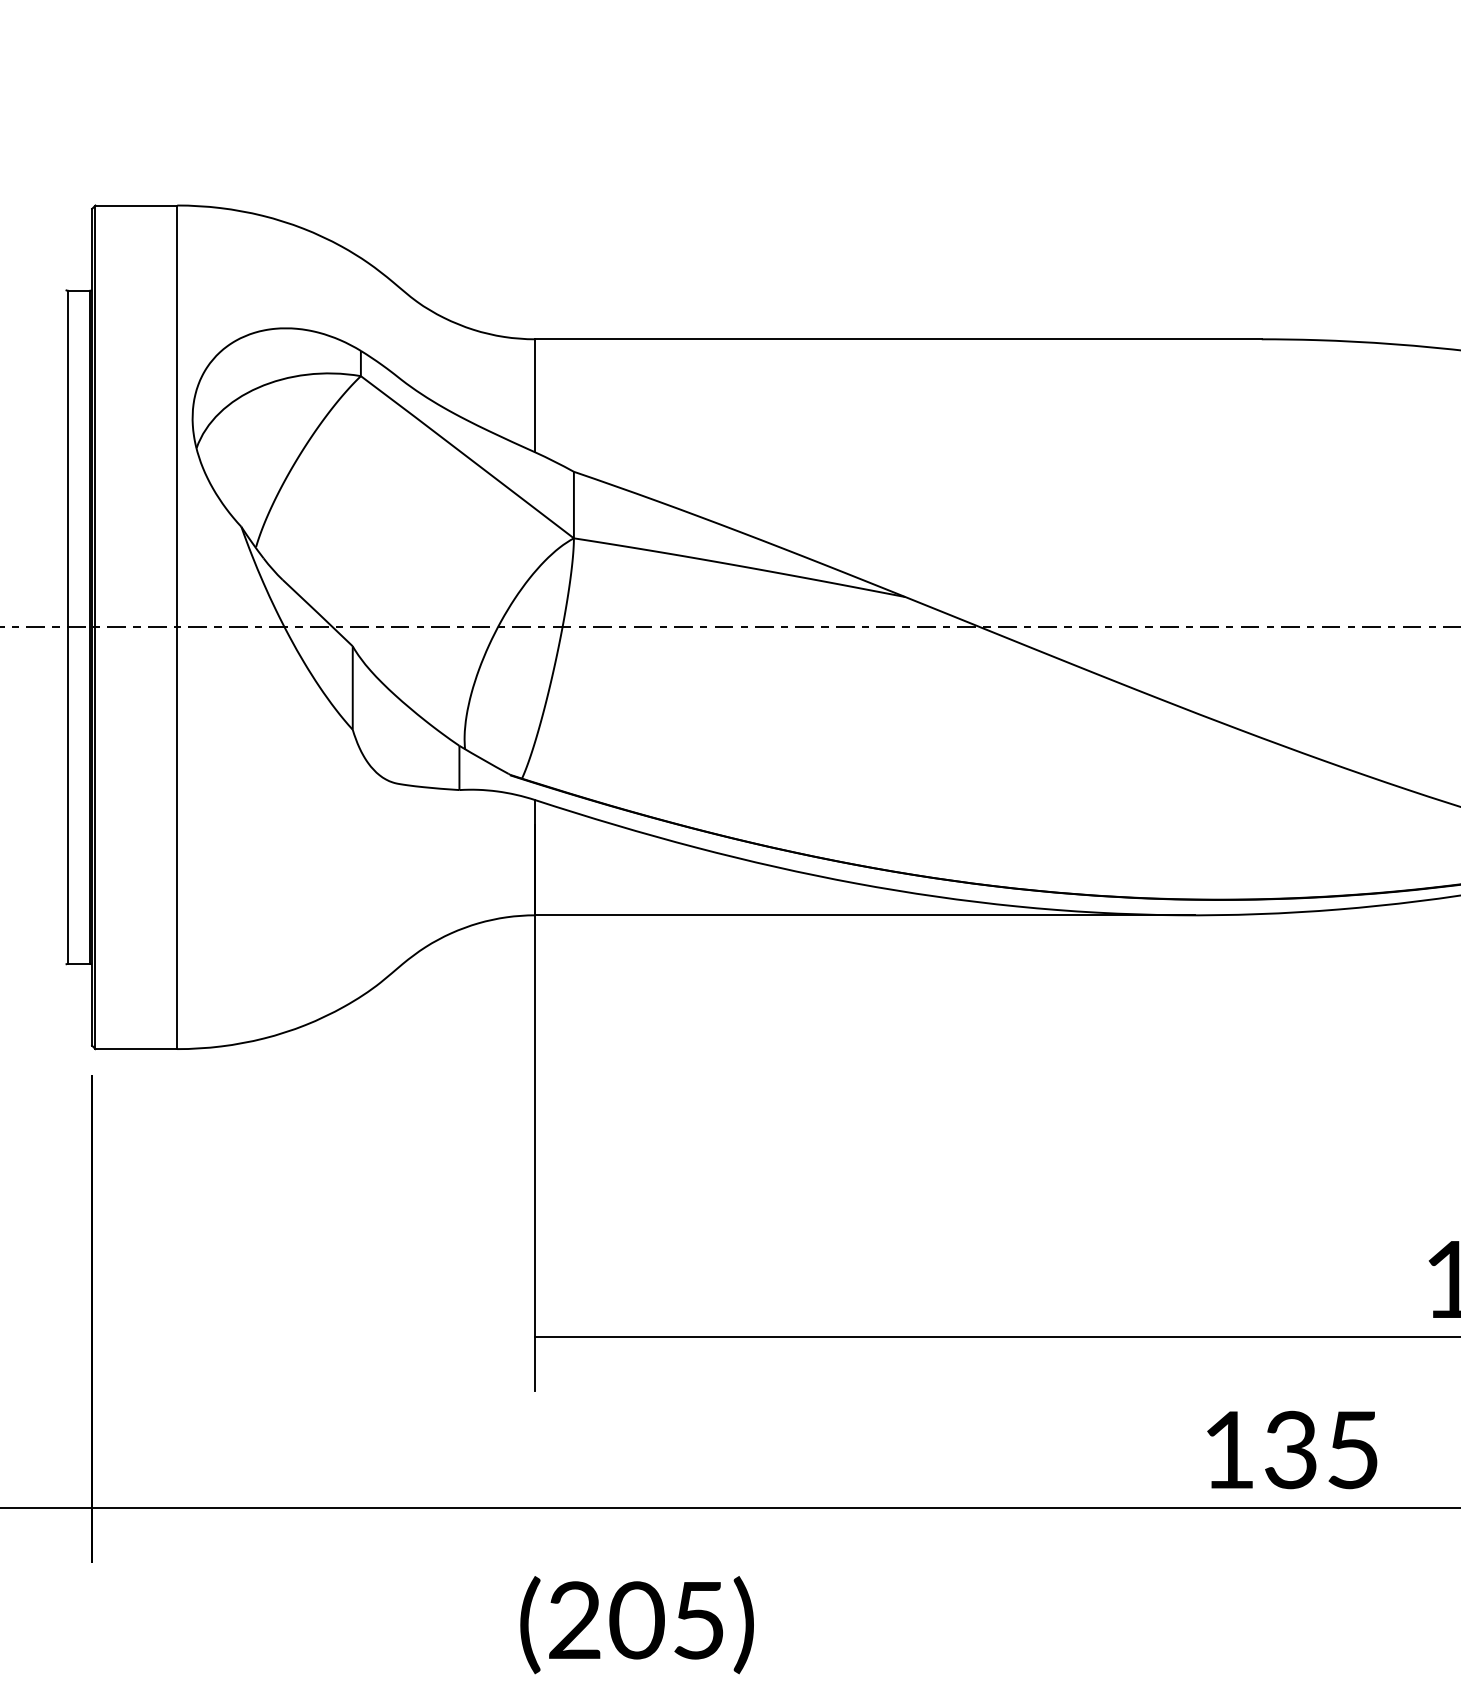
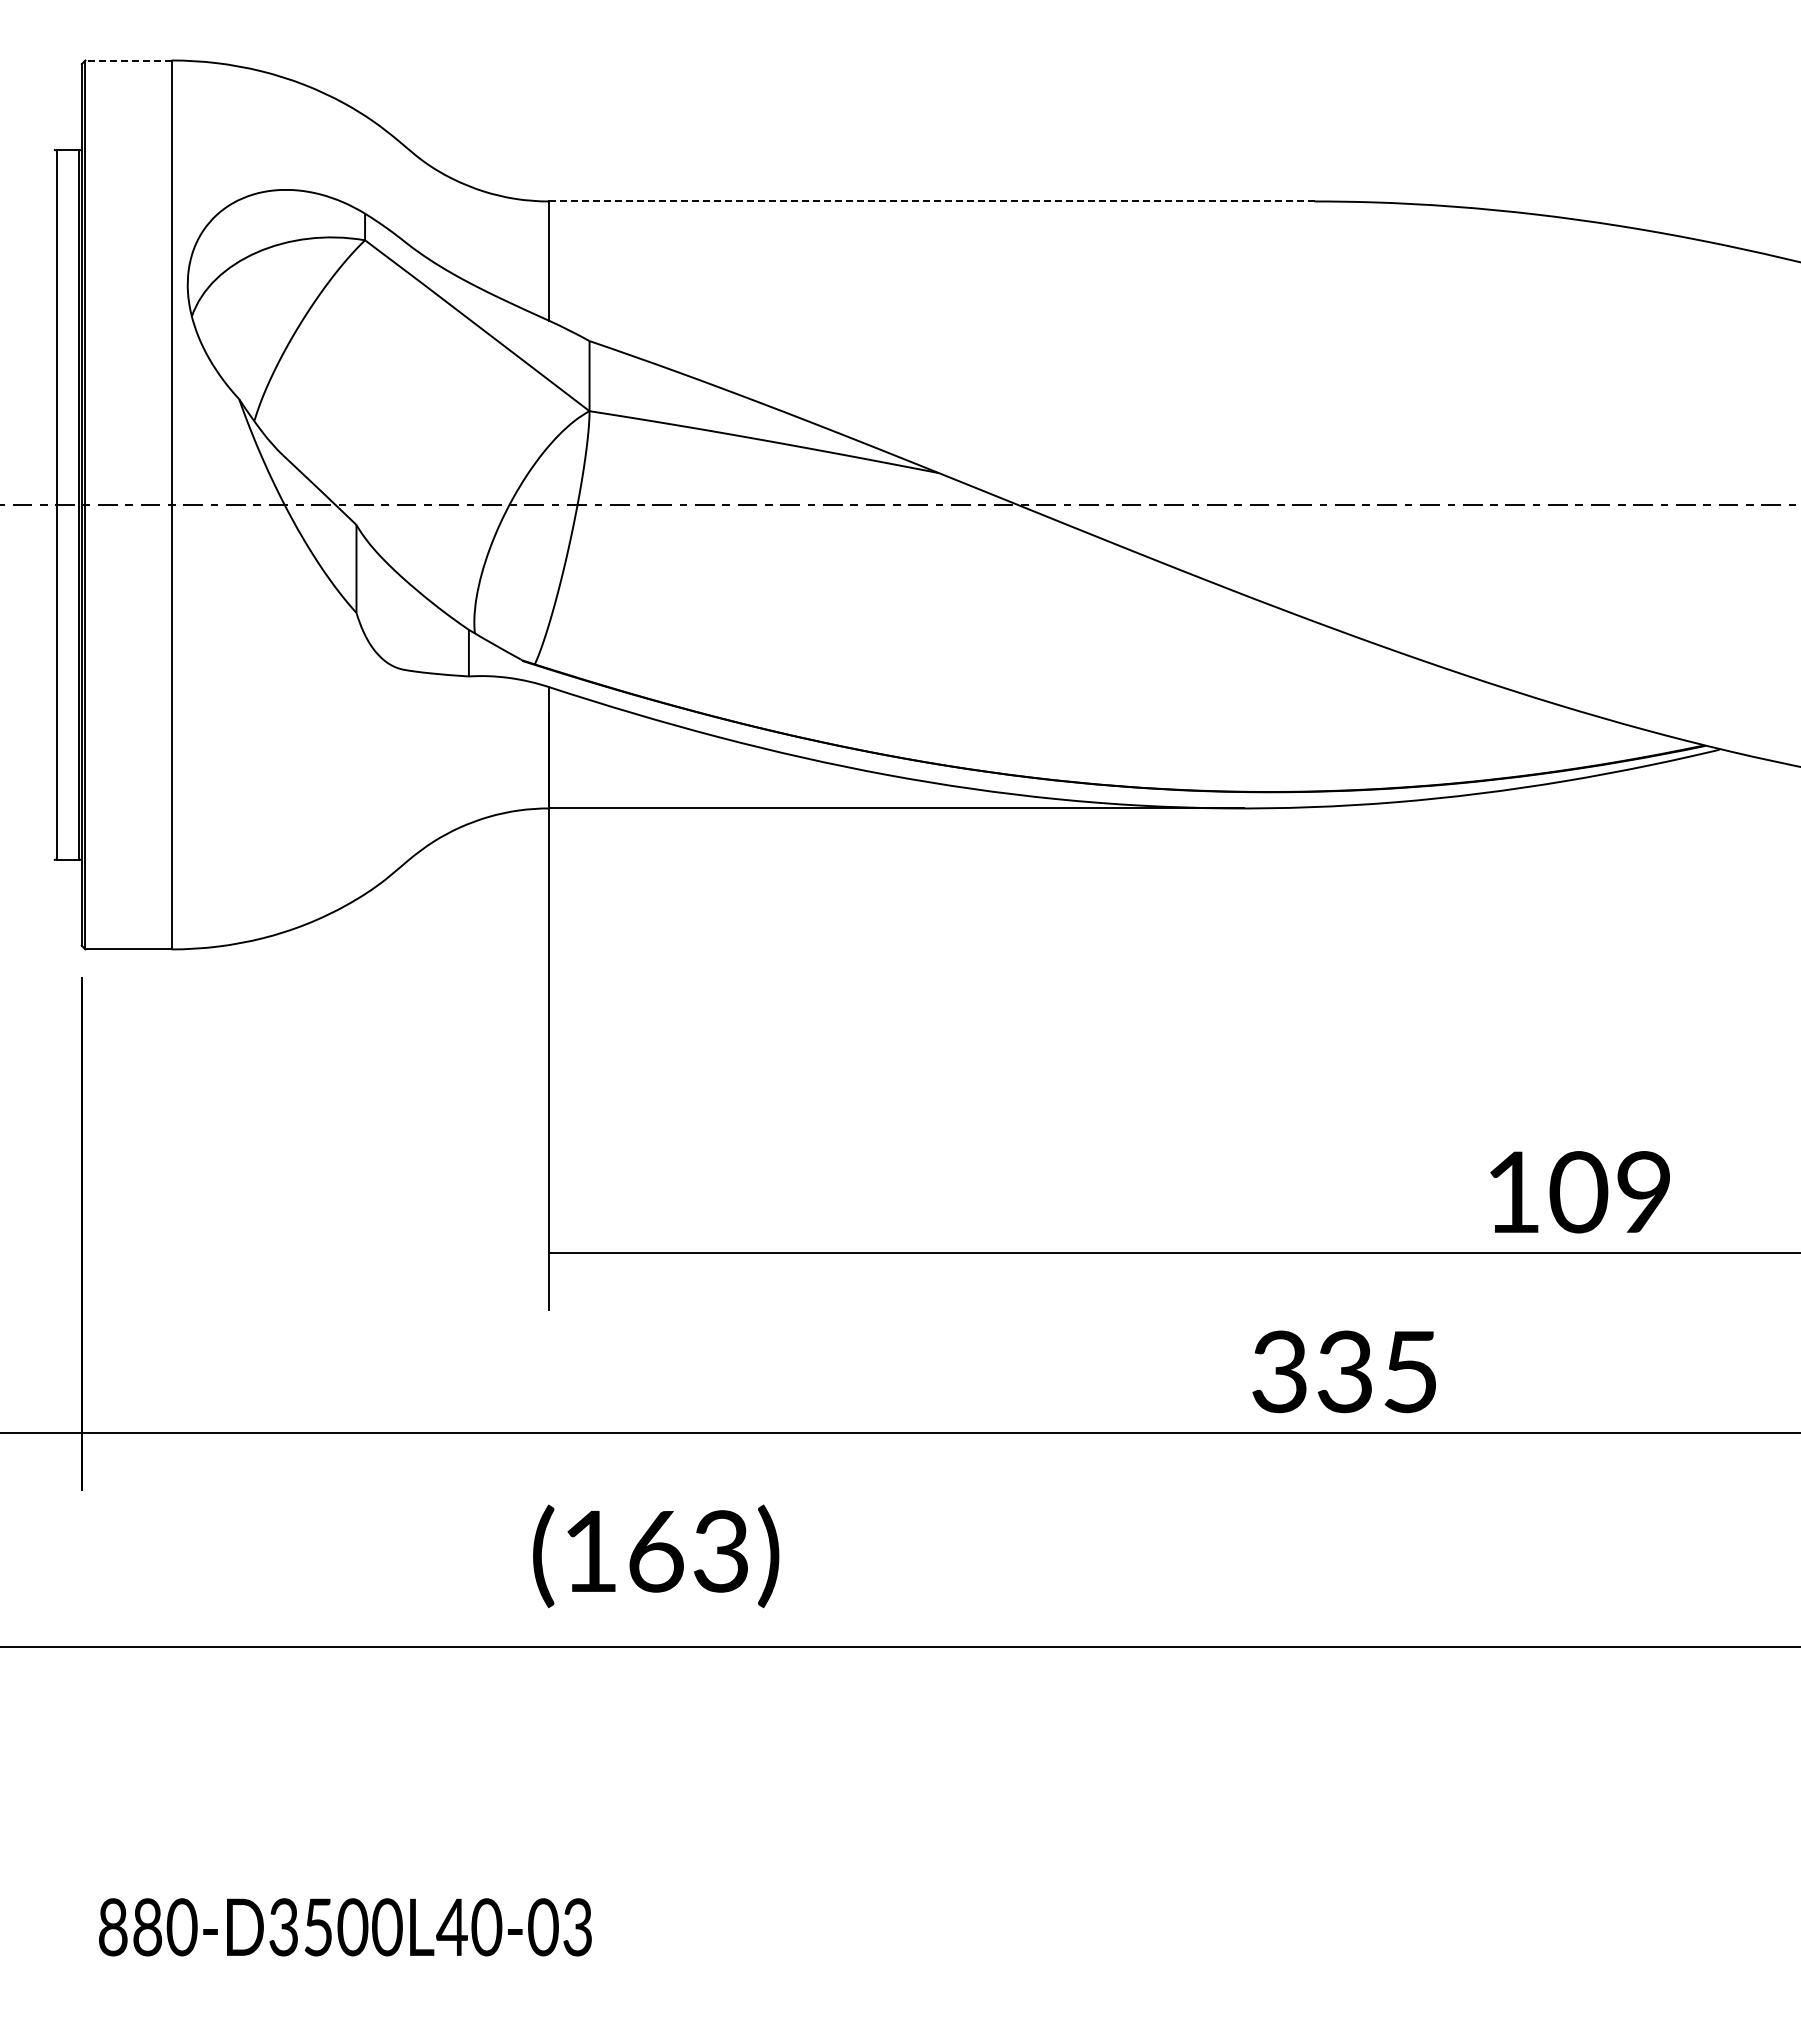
line: (136, 205) -> (128, 60), solid -> dashed
line: (898, 339) -> (931, 201), solid -> dashed
text: (1228, 1449) -> (1279, 1371), 135 -> 335
text: (636, 1620) -> (655, 1551), (205) -> (163)

